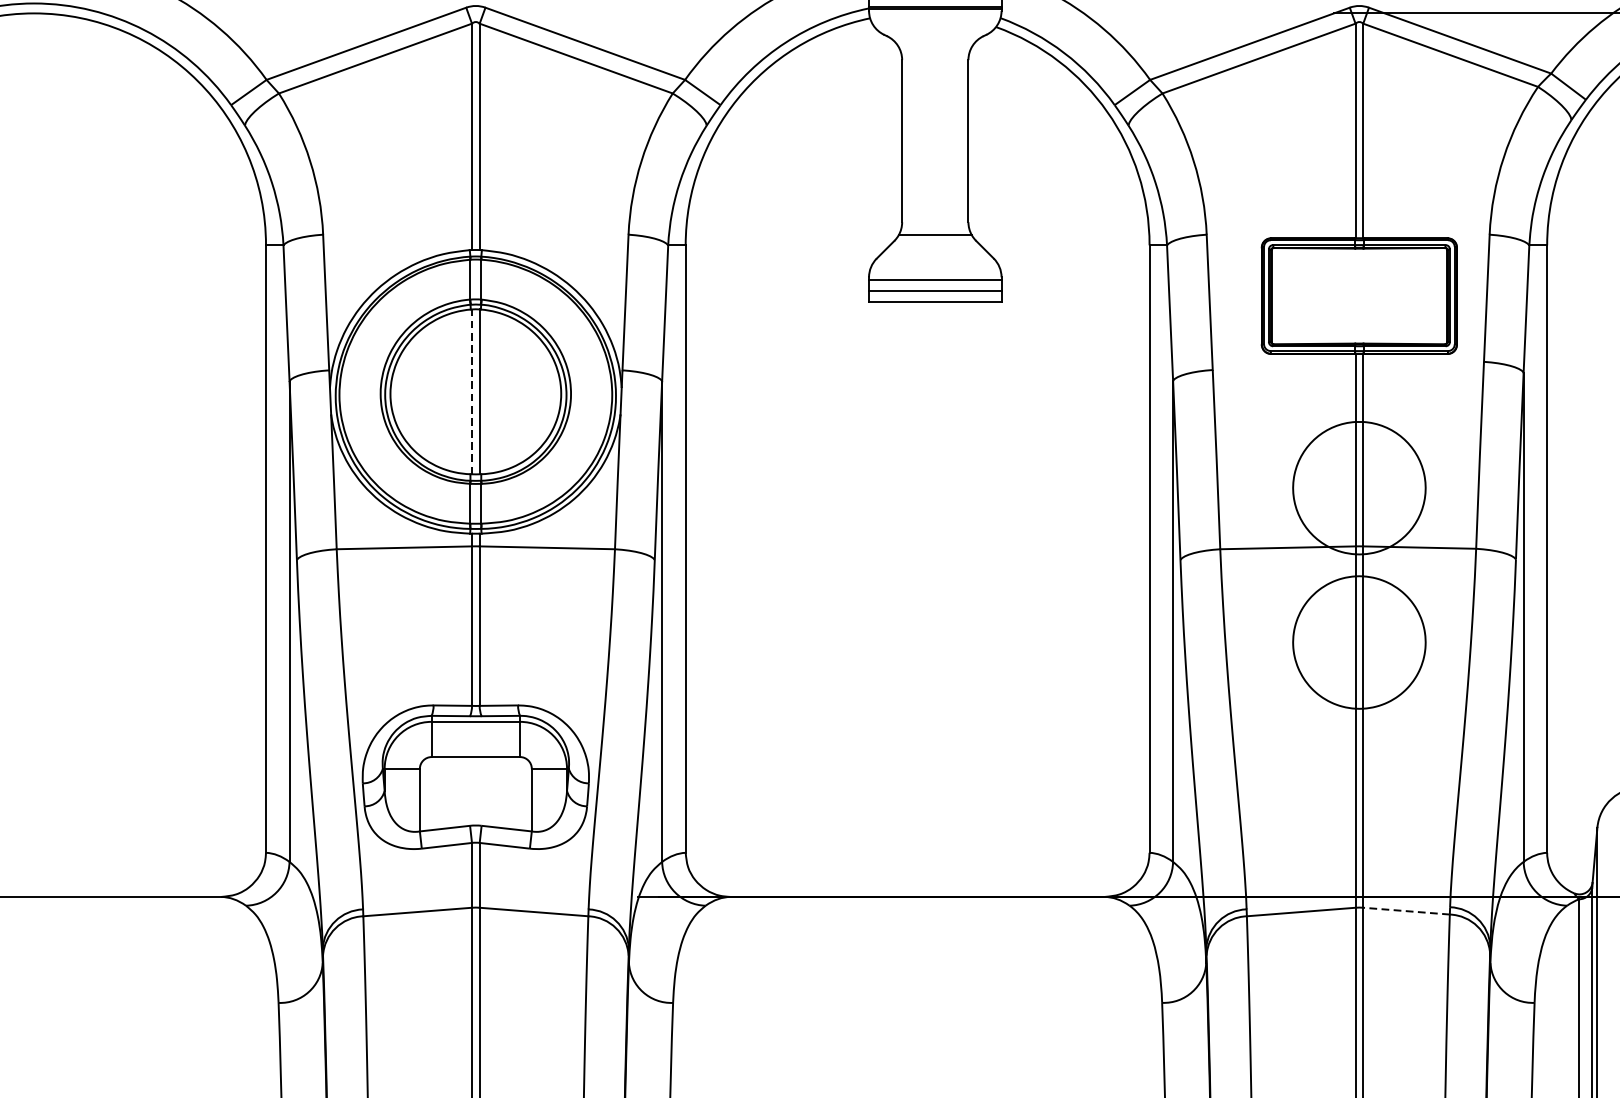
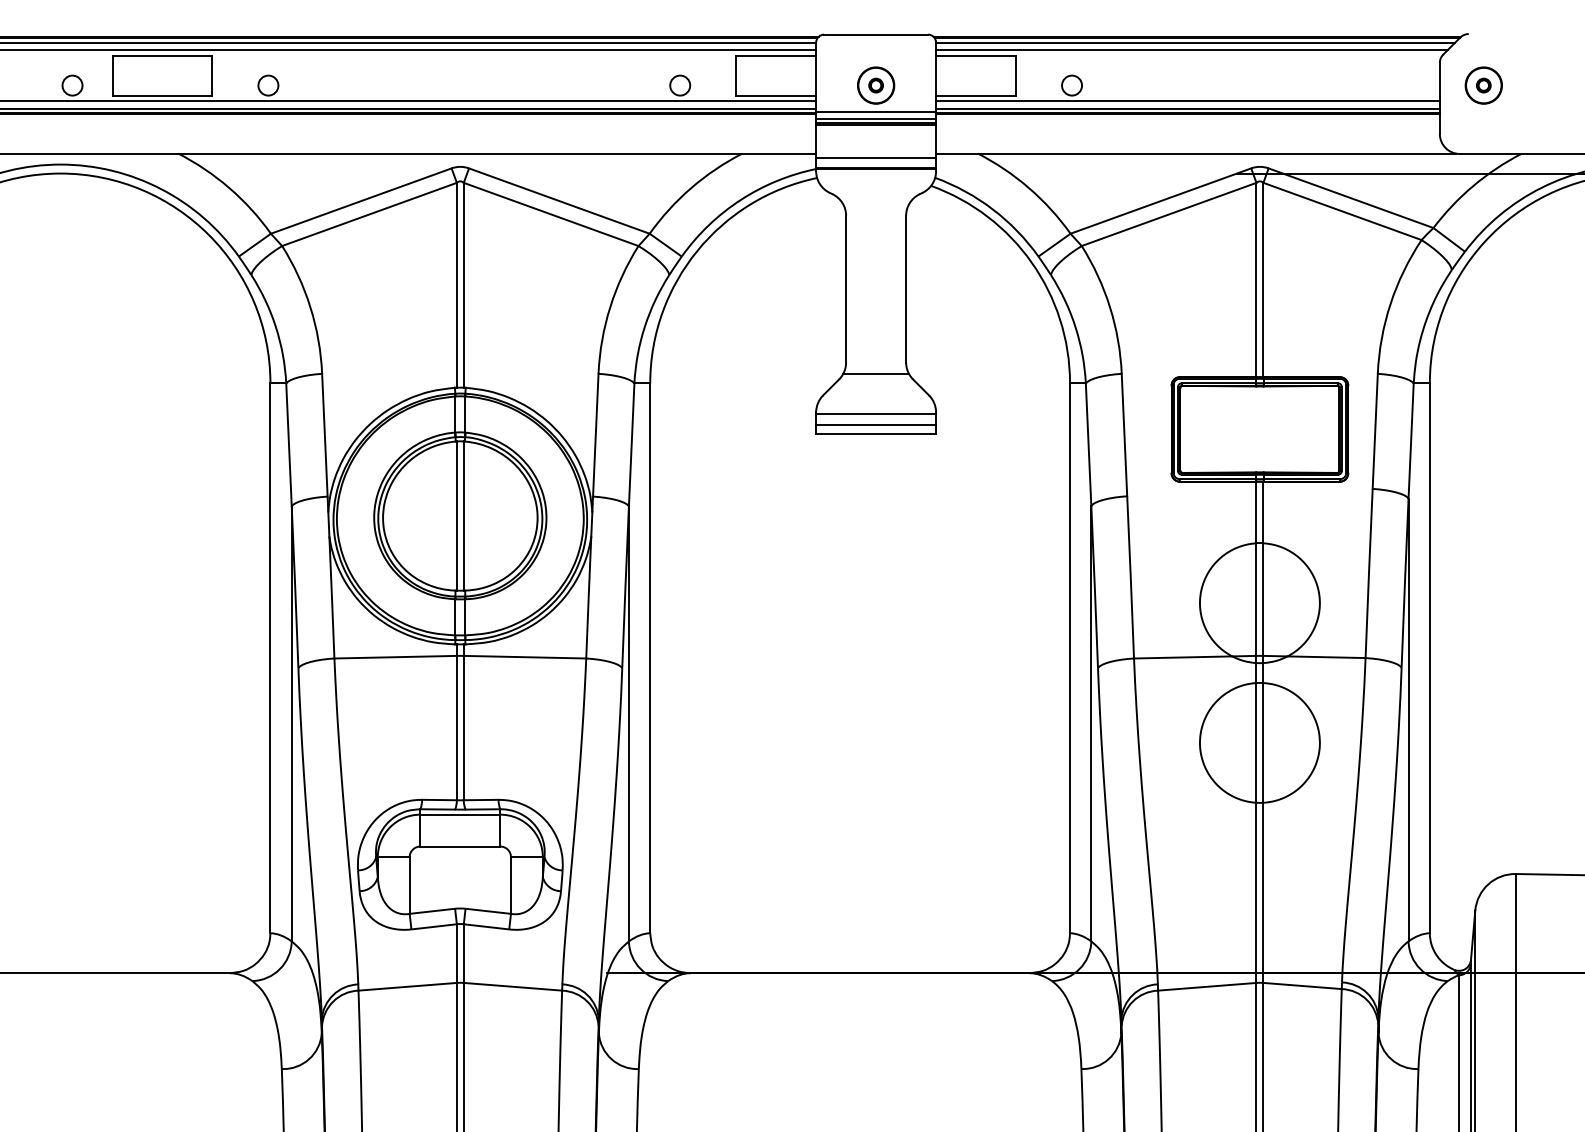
line: (471, 392) -> (456, 516), dashed -> solid
line: (1406, 910) -> (1302, 985), dashed -> solid

